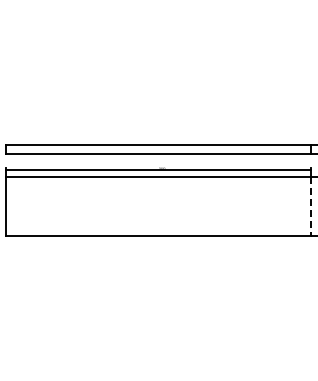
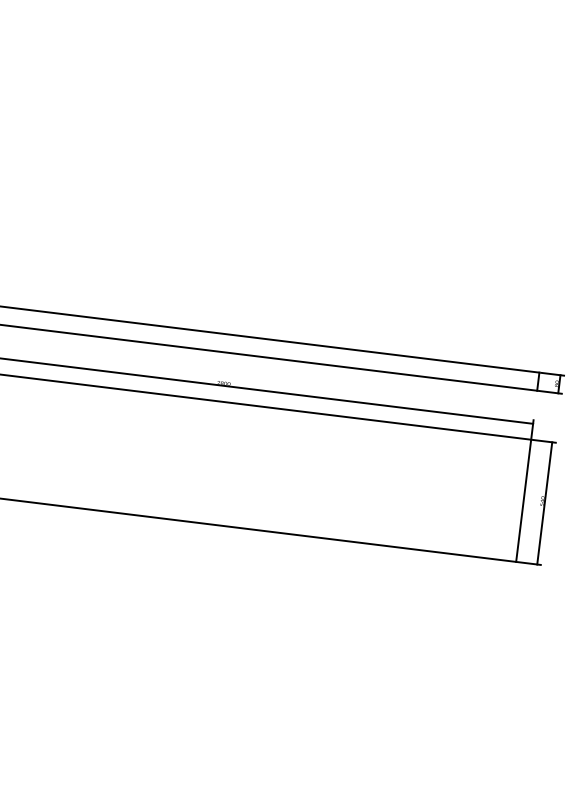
line: (310, 207) -> (522, 502), dashed -> solid

